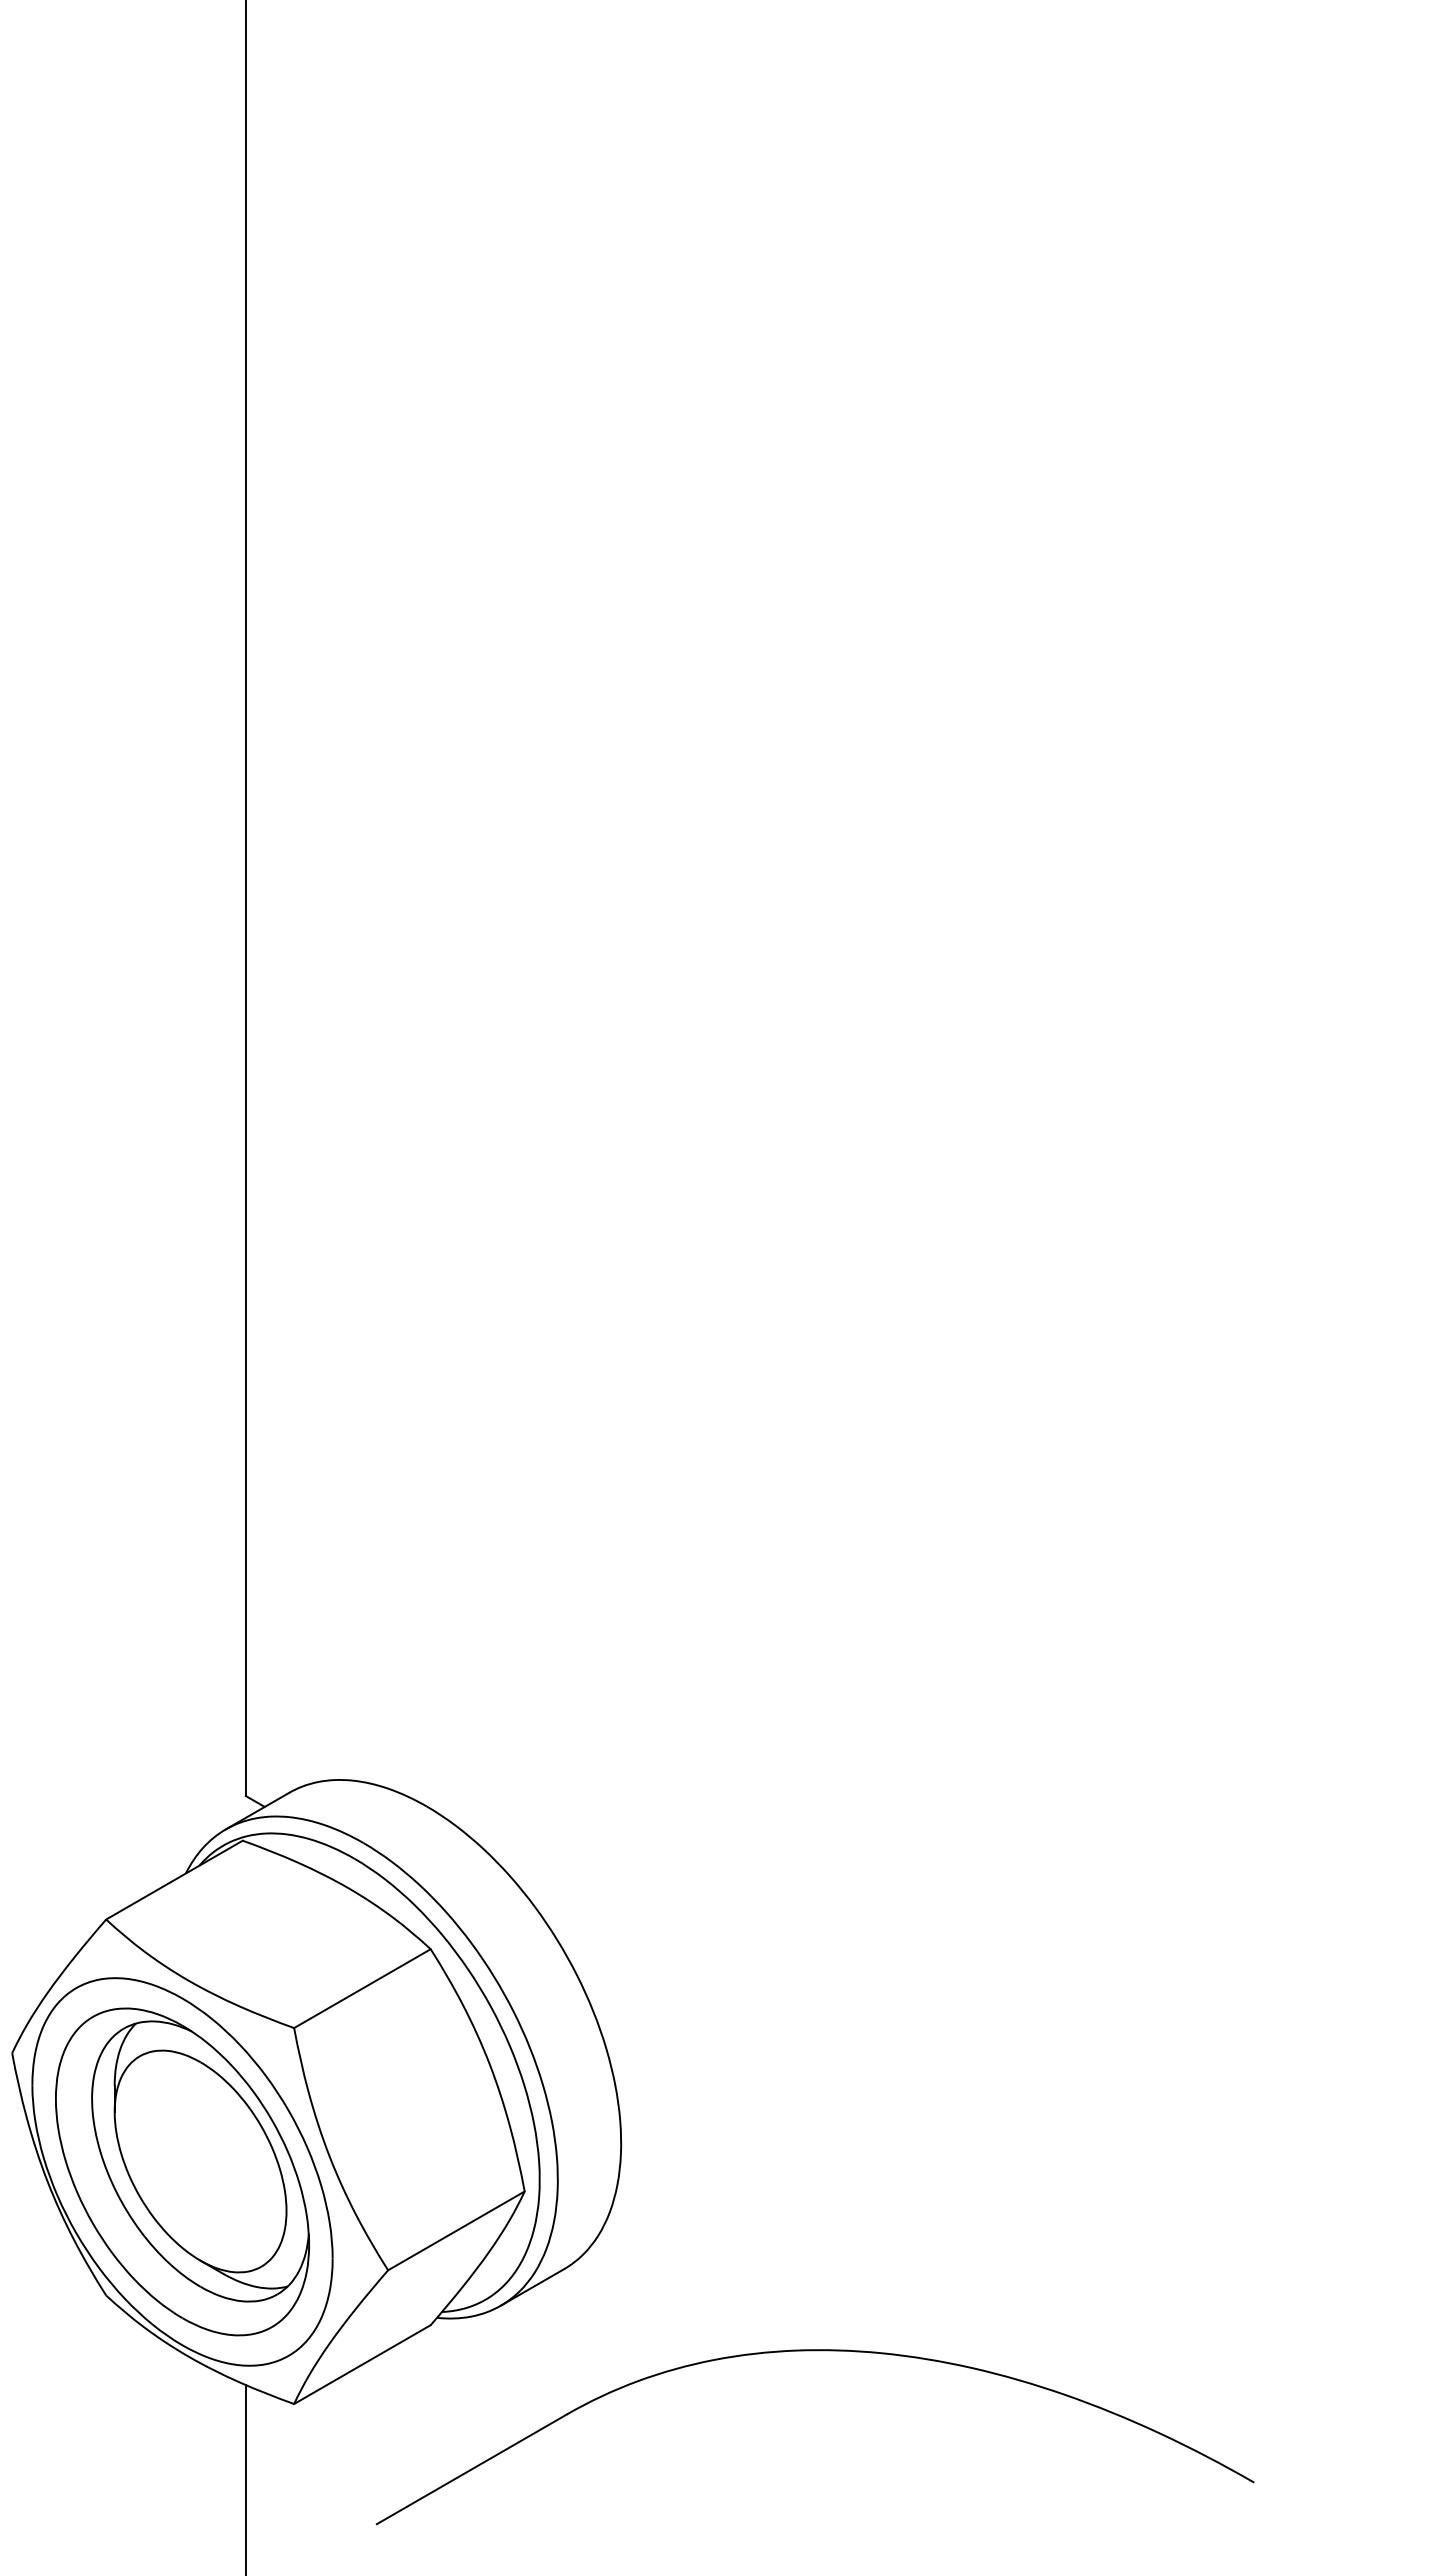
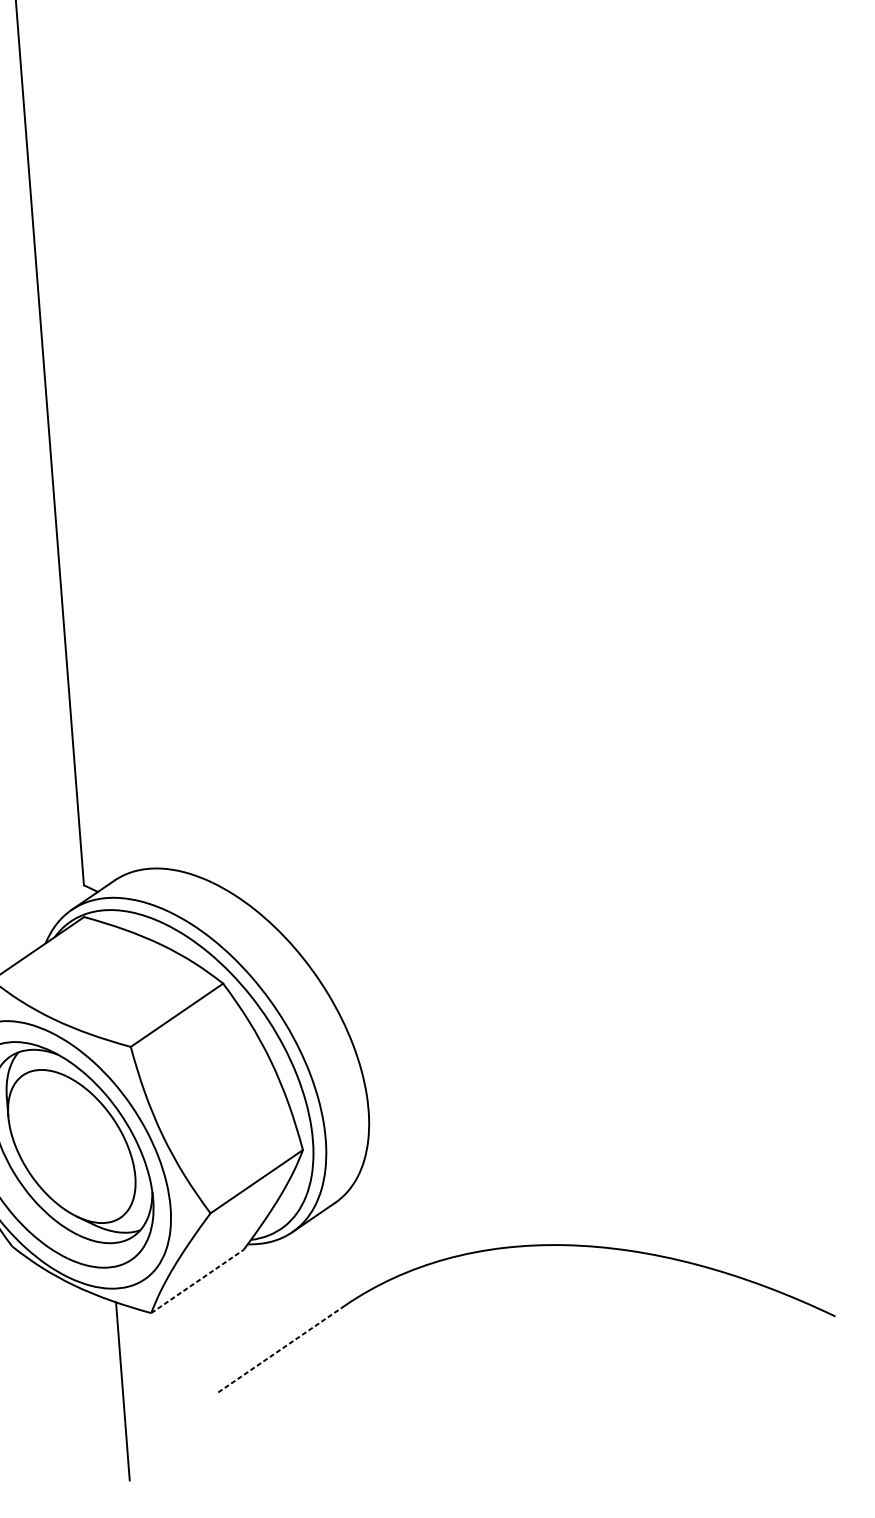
line: (362, 2364) -> (197, 1281), solid -> dashed
line: (471, 2469) -> (280, 1349), solid -> dashed

